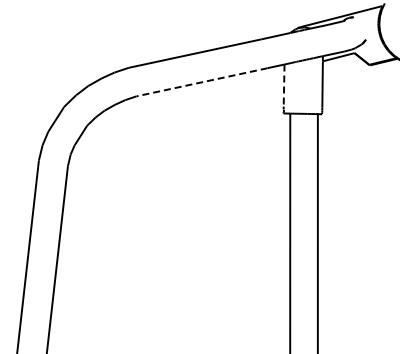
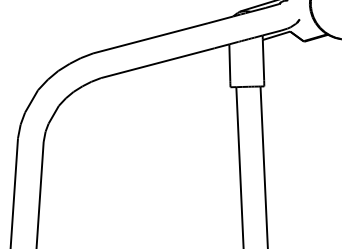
line: (202, 82) -> (158, 63), dashed -> solid
line: (284, 86) -> (230, 63), dashed -> solid

